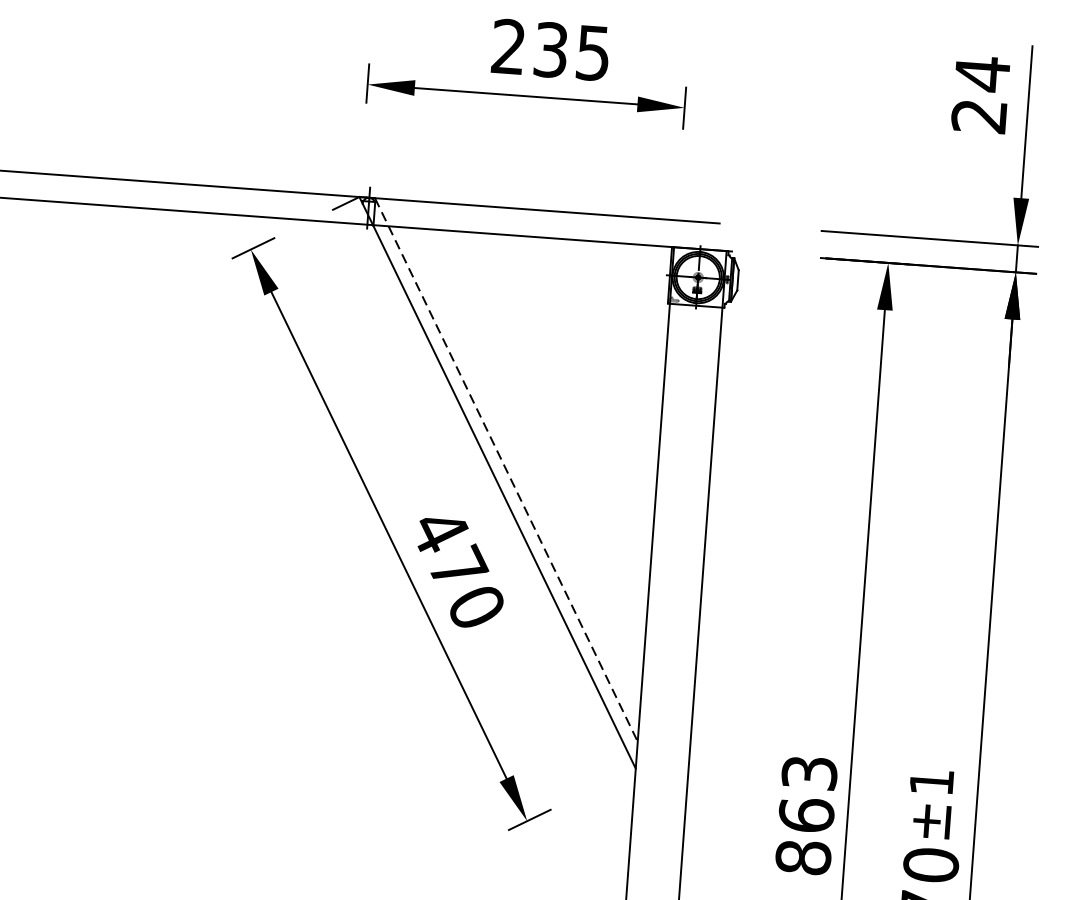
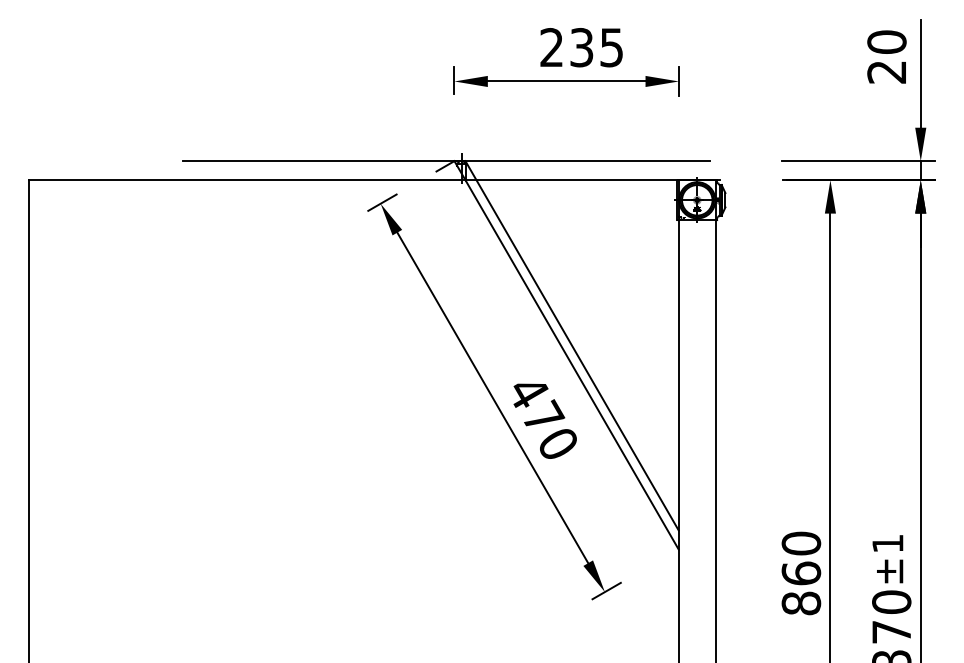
text: (981, 72) -> (886, 41), 24 -> 20
line: (506, 471) -> (572, 346), dashed -> solid
text: (809, 772) -> (801, 543), 863 -> 860

